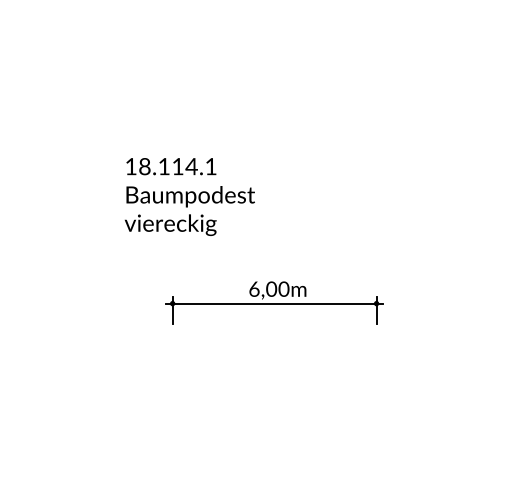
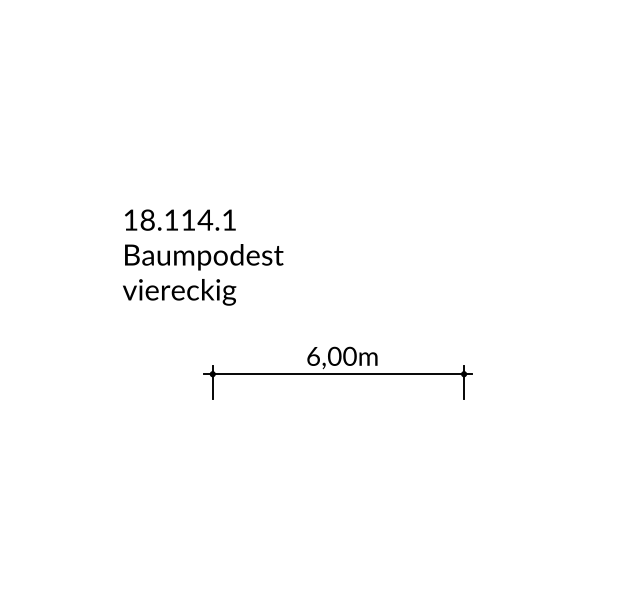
text: (189, 196) -> (202, 256), moved

